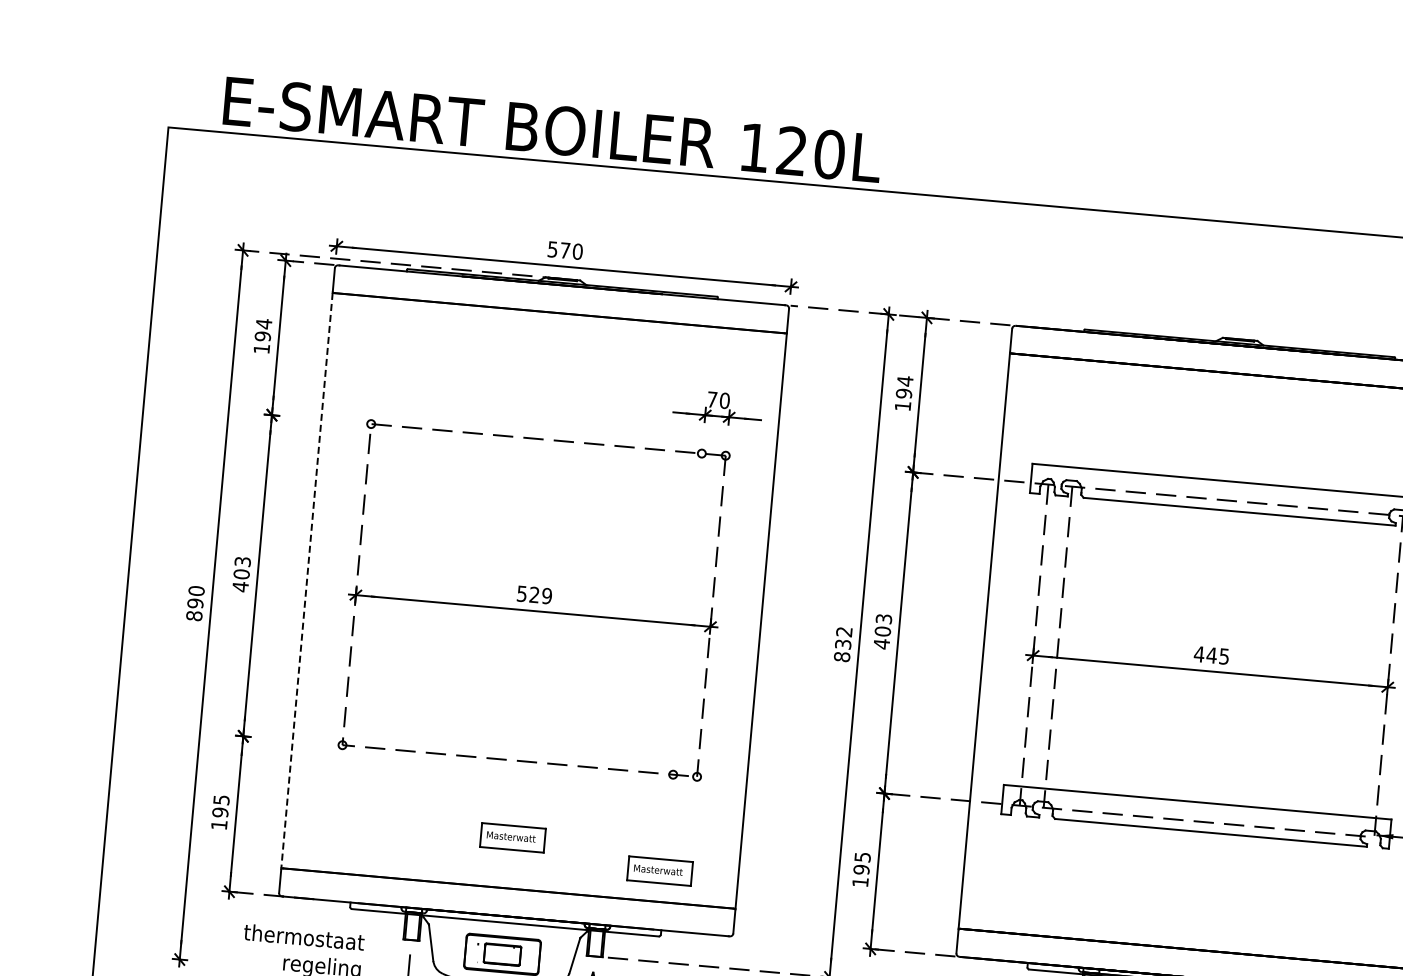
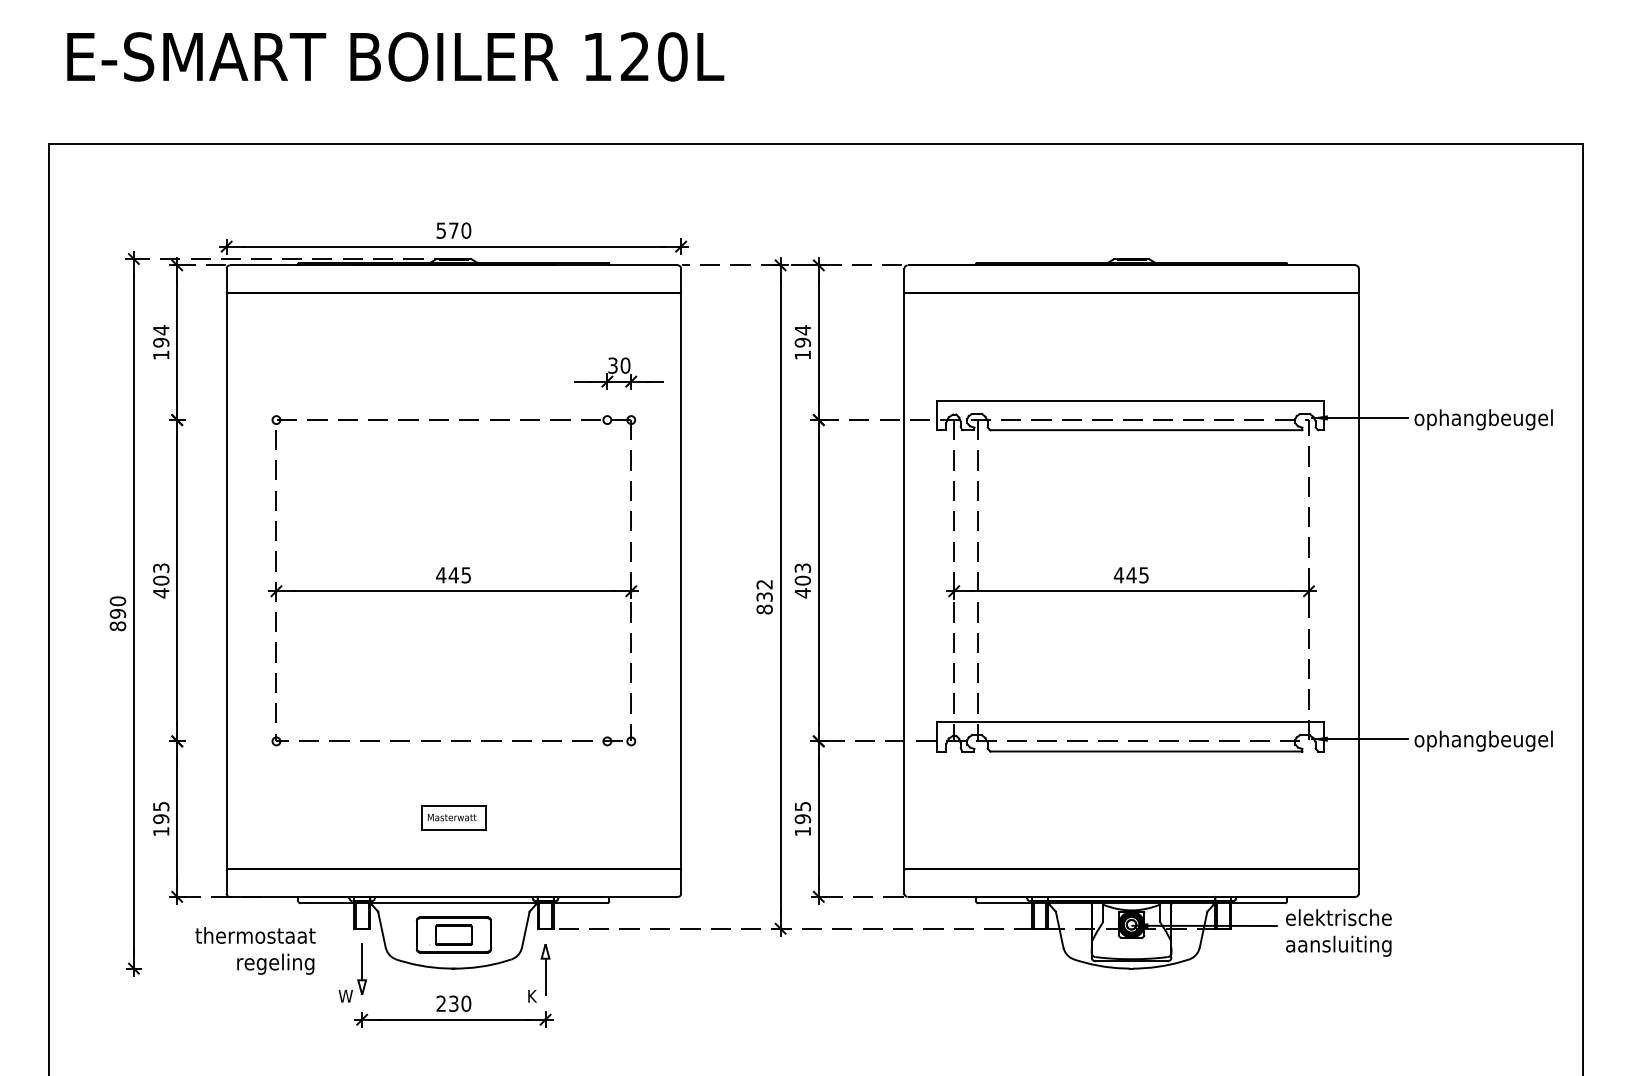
text: (552, 129) -> (395, 56), moved
text: (711, 399) -> (612, 365), 70 -> 30
line: (306, 580) -> (226, 581), dashed -> solid
text: (534, 595) -> (453, 575), 529 -> 445
part: (659, 870) -> (602, 837), removed

